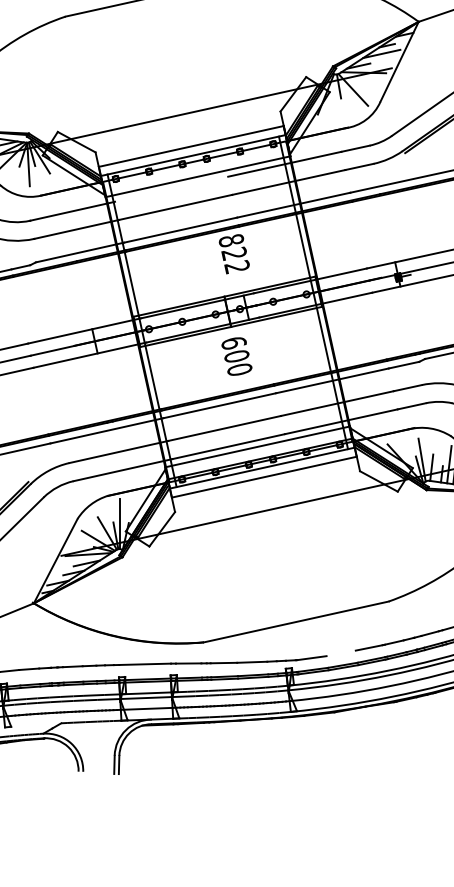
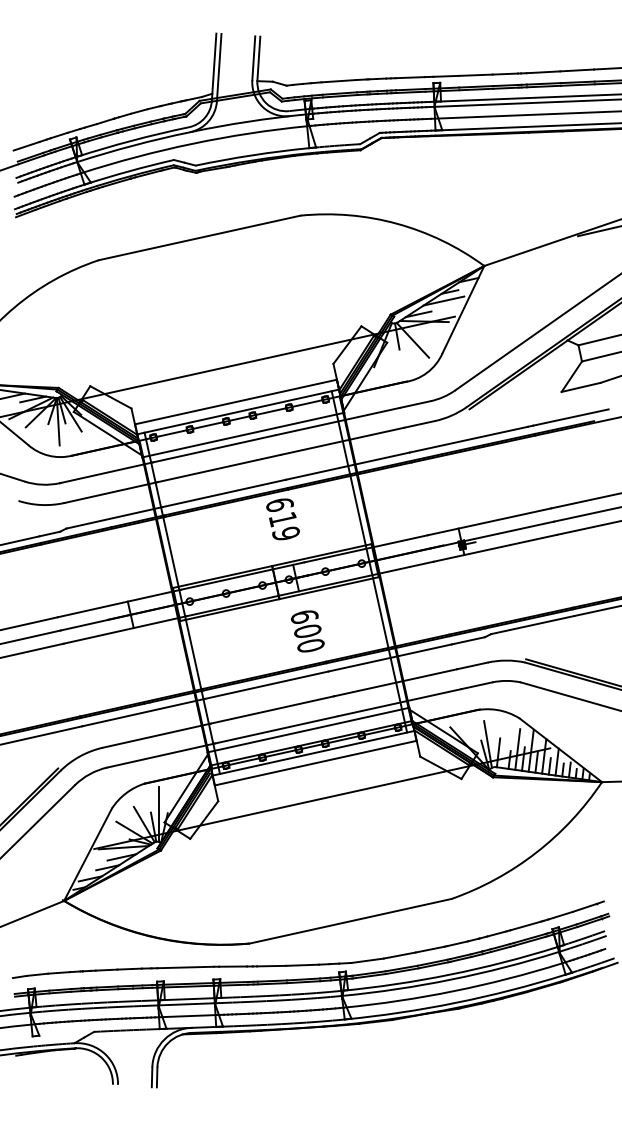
line: (171, 189) -> (214, 448), added
text: (233, 254) -> (282, 519), 822 -> 619
text: (236, 356) -> (307, 631), moved
line: (341, 653) -> (399, 955), added

